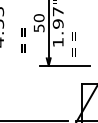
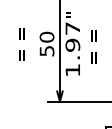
text: (23, 40) -> (21, 44), moved
text: (73, 44) -> (93, 47), moved

